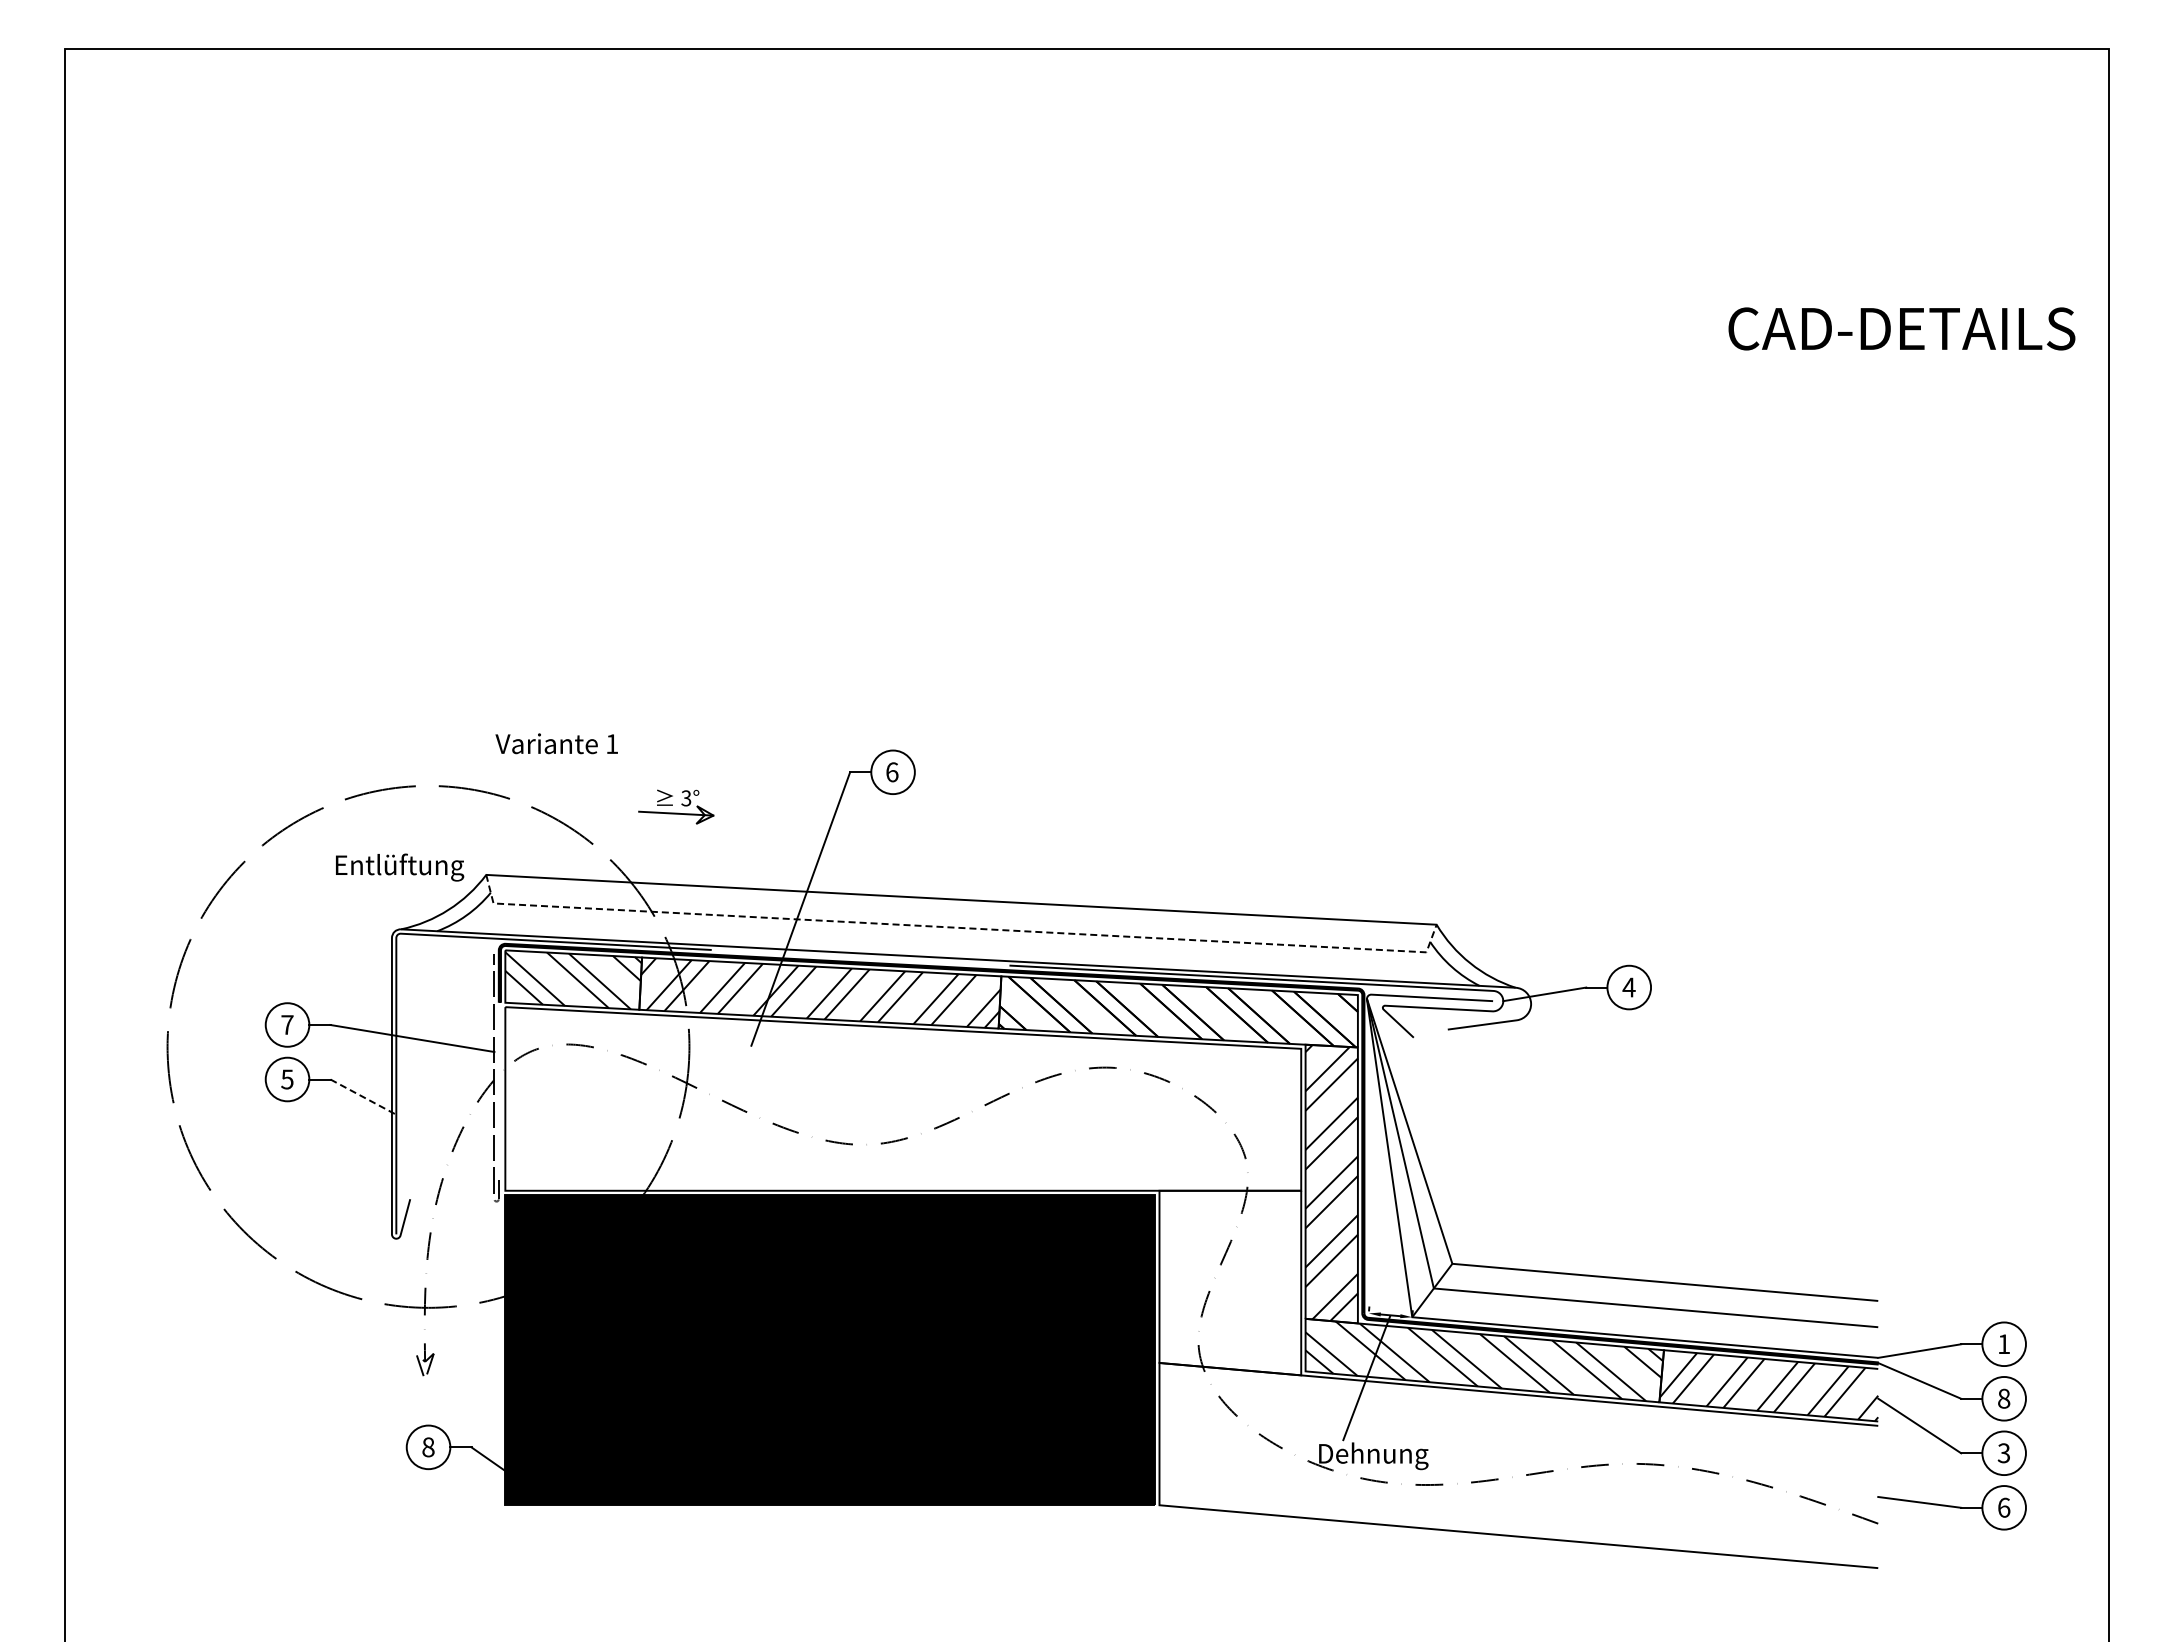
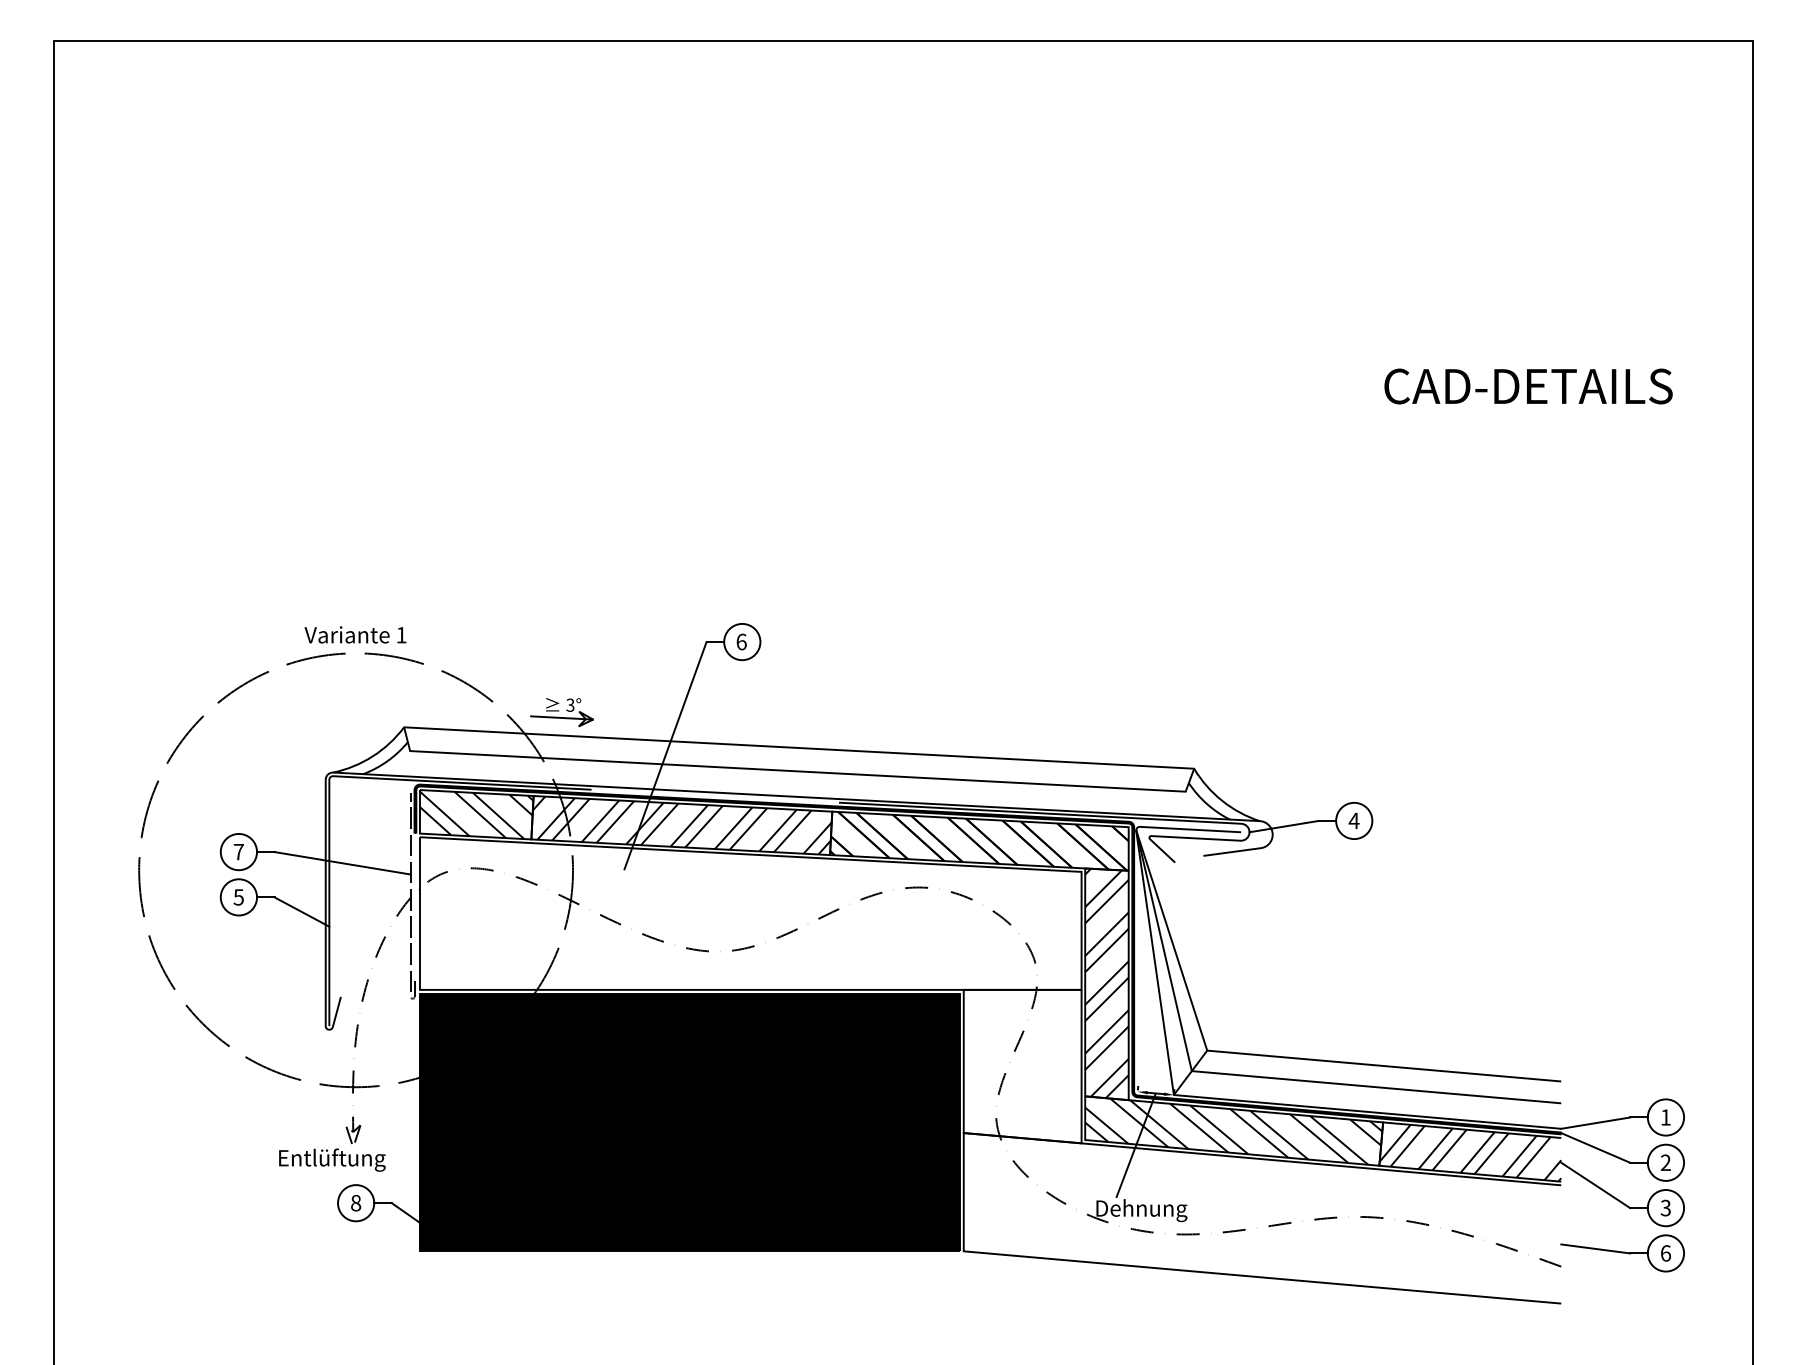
text: (1901, 328) -> (1528, 386), moved
text: (556, 743) -> (355, 634), moved
part: (676, 806) -> (562, 712), moved
text: (400, 867) -> (332, 1160), moved
line: (960, 927) -> (798, 771), dashed -> solid
line: (363, 1097) -> (302, 912), dashed -> solid
text: (2004, 1398) -> (1666, 1162), 8 -> 2

